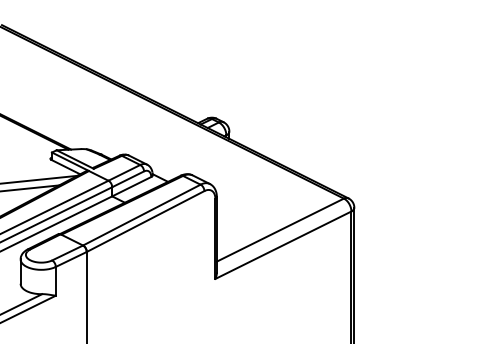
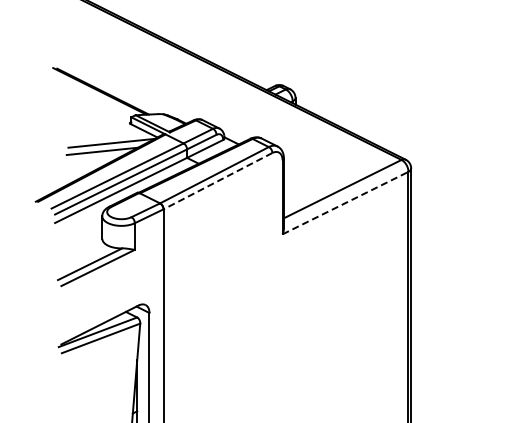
line: (145, 221) -> (217, 181), solid -> dashed
line: (283, 244) -> (345, 202), solid -> dashed

